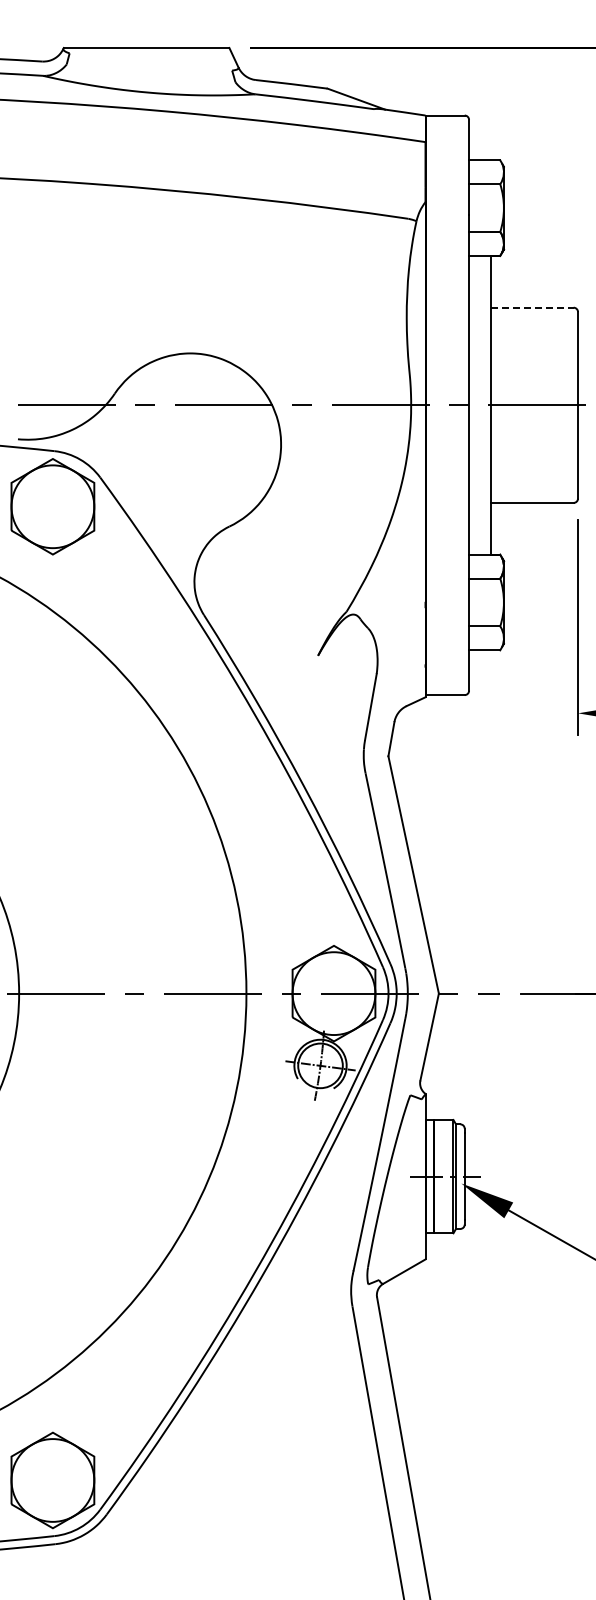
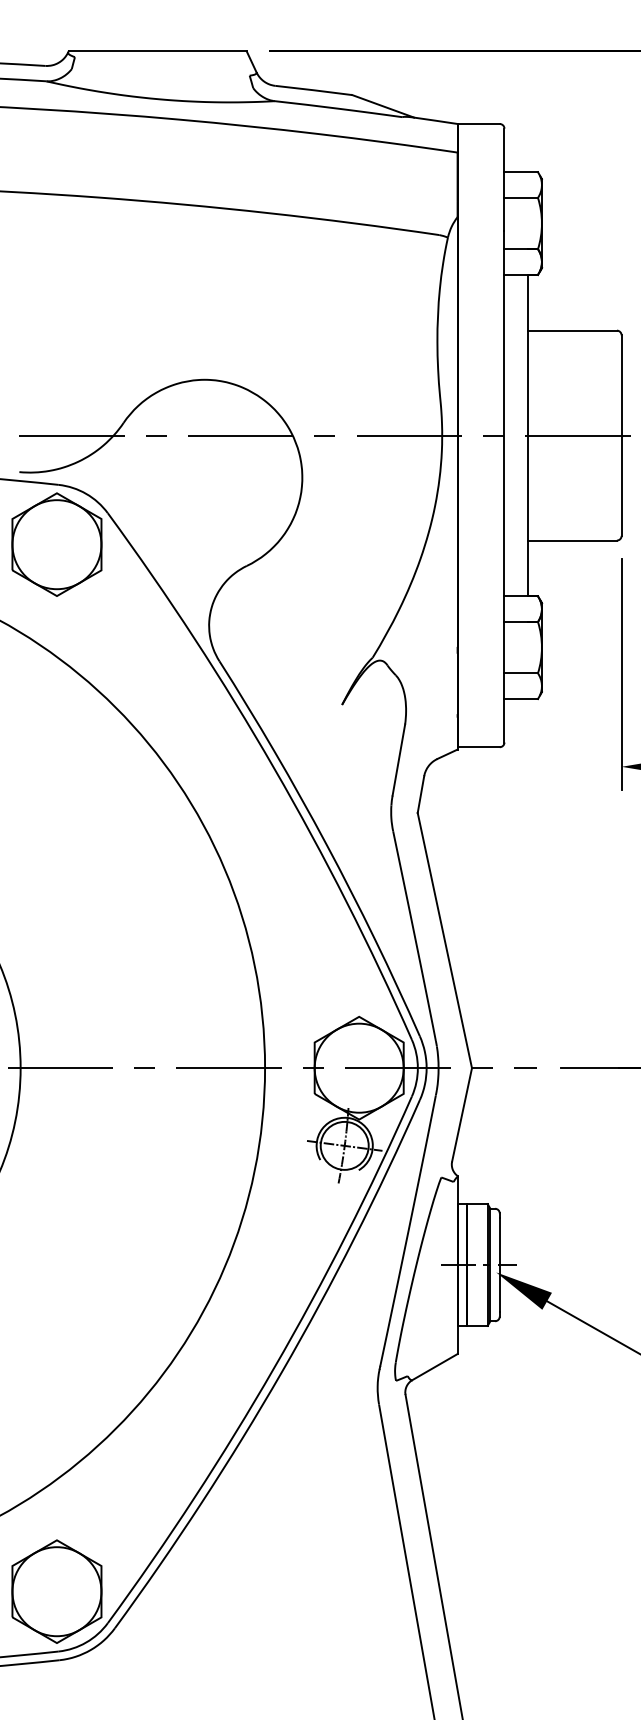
line: (532, 307) -> (572, 330), dashed -> solid

